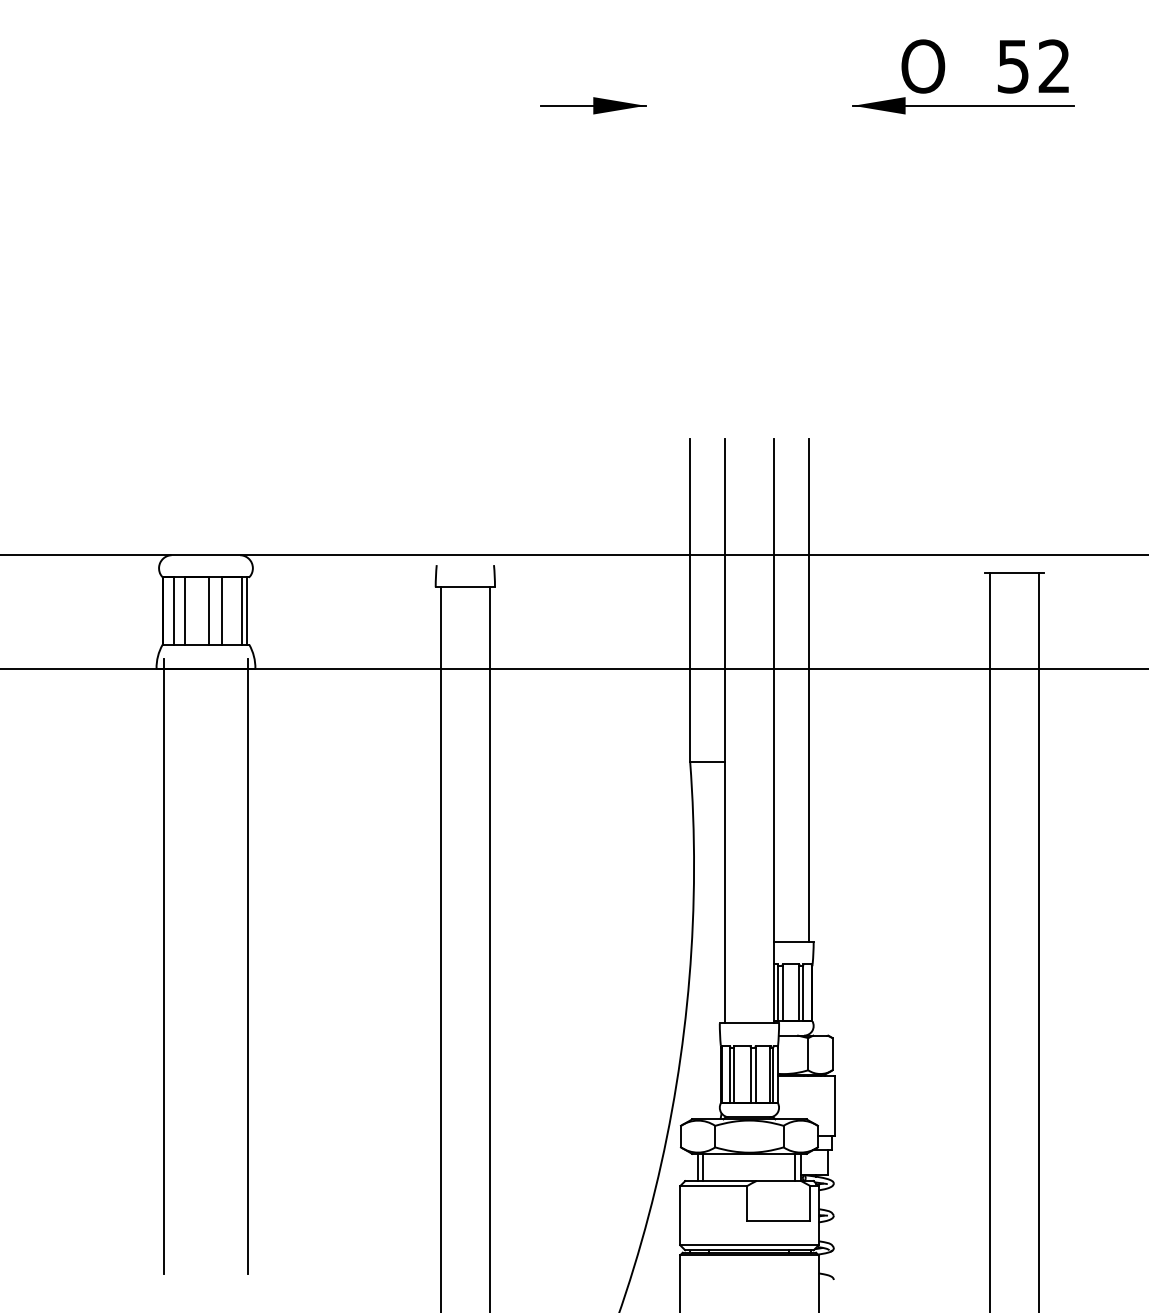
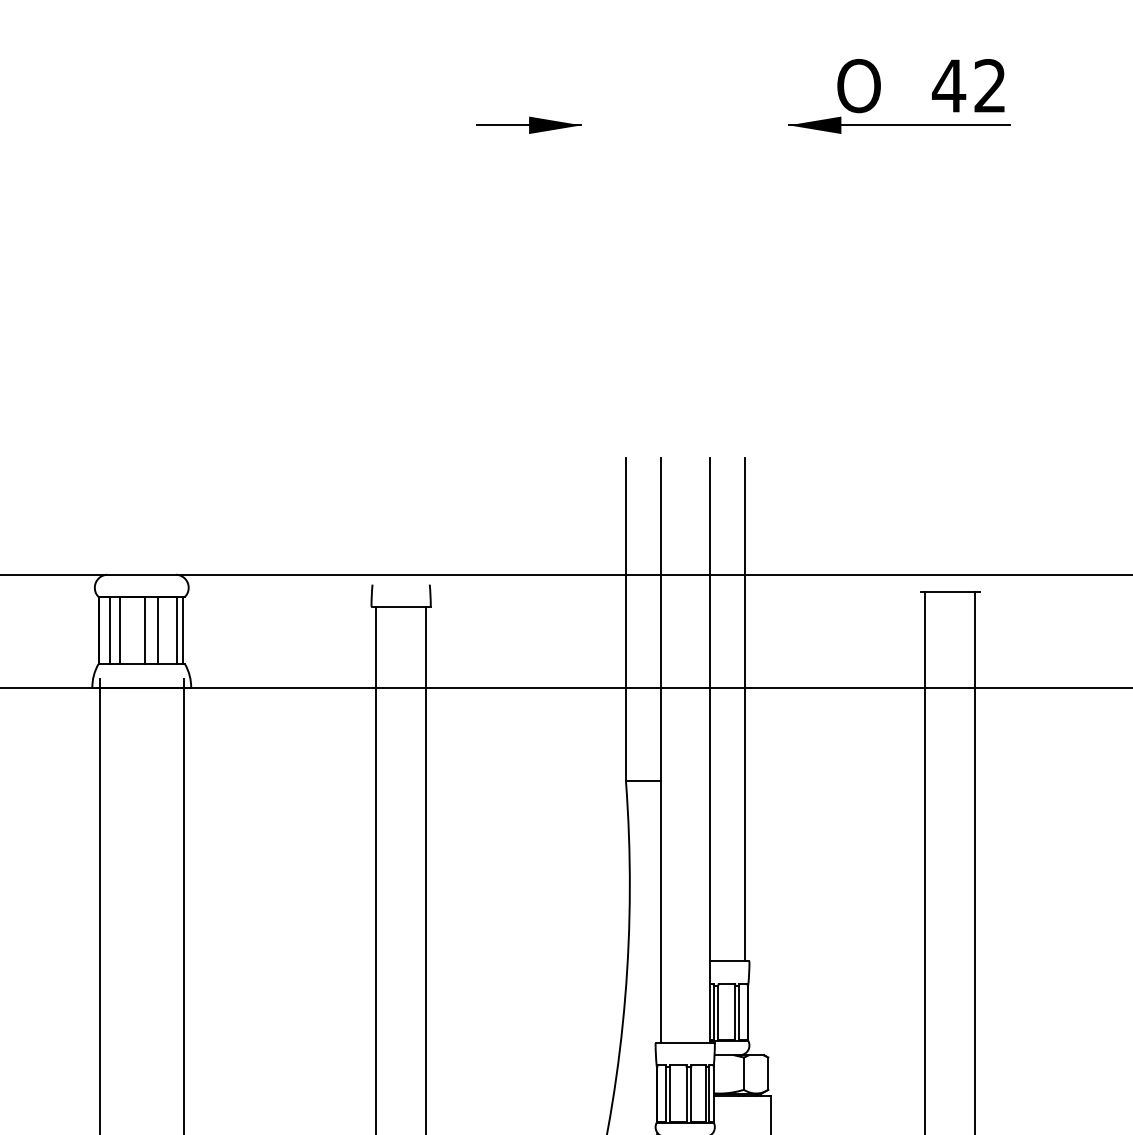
text: (1013, 66) -> (949, 86), 52 -> 42

